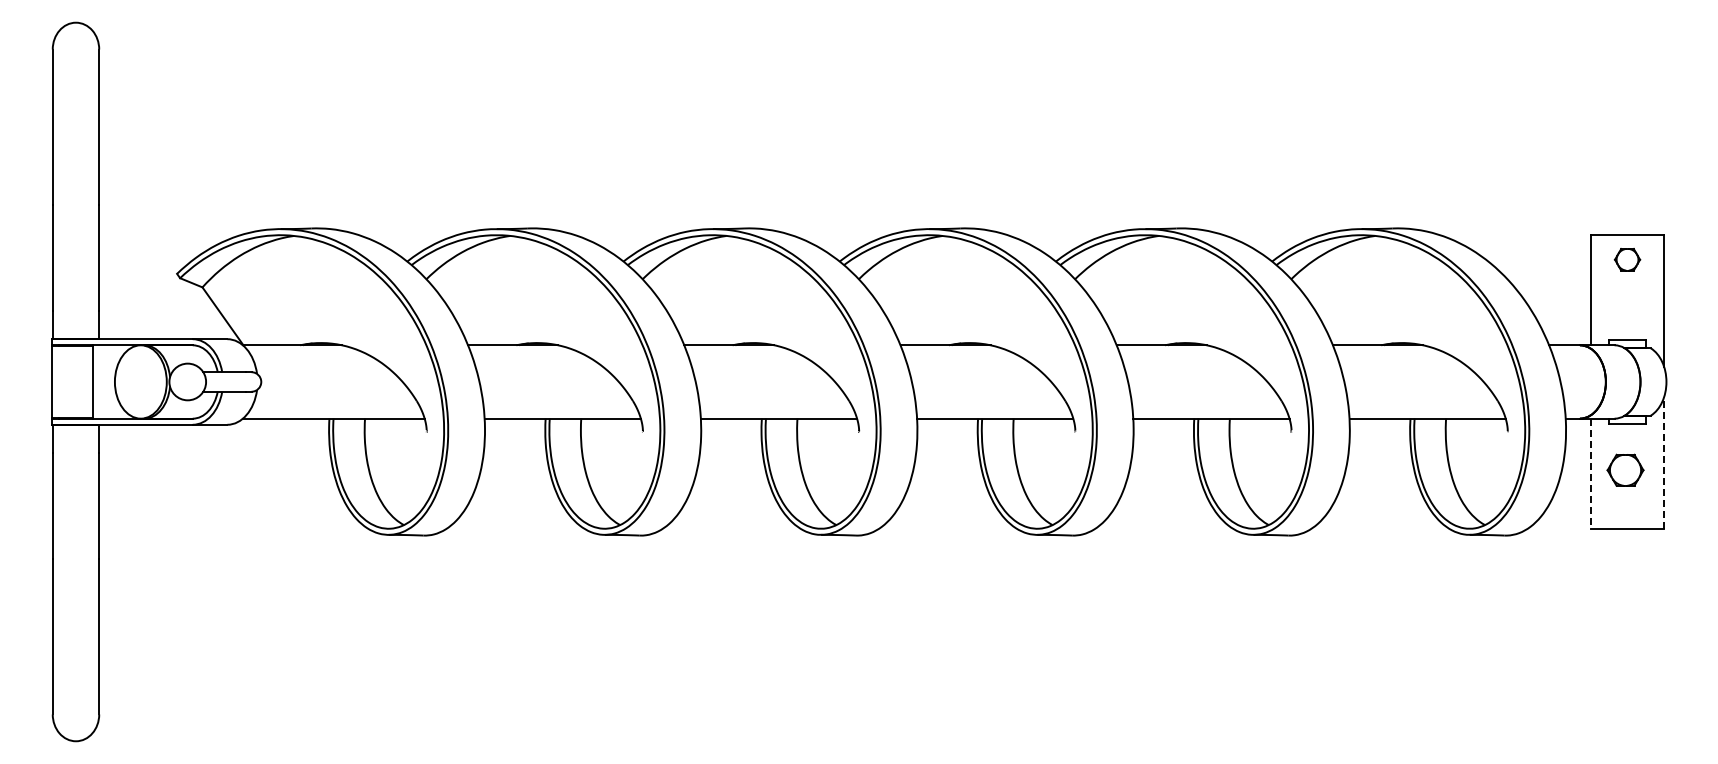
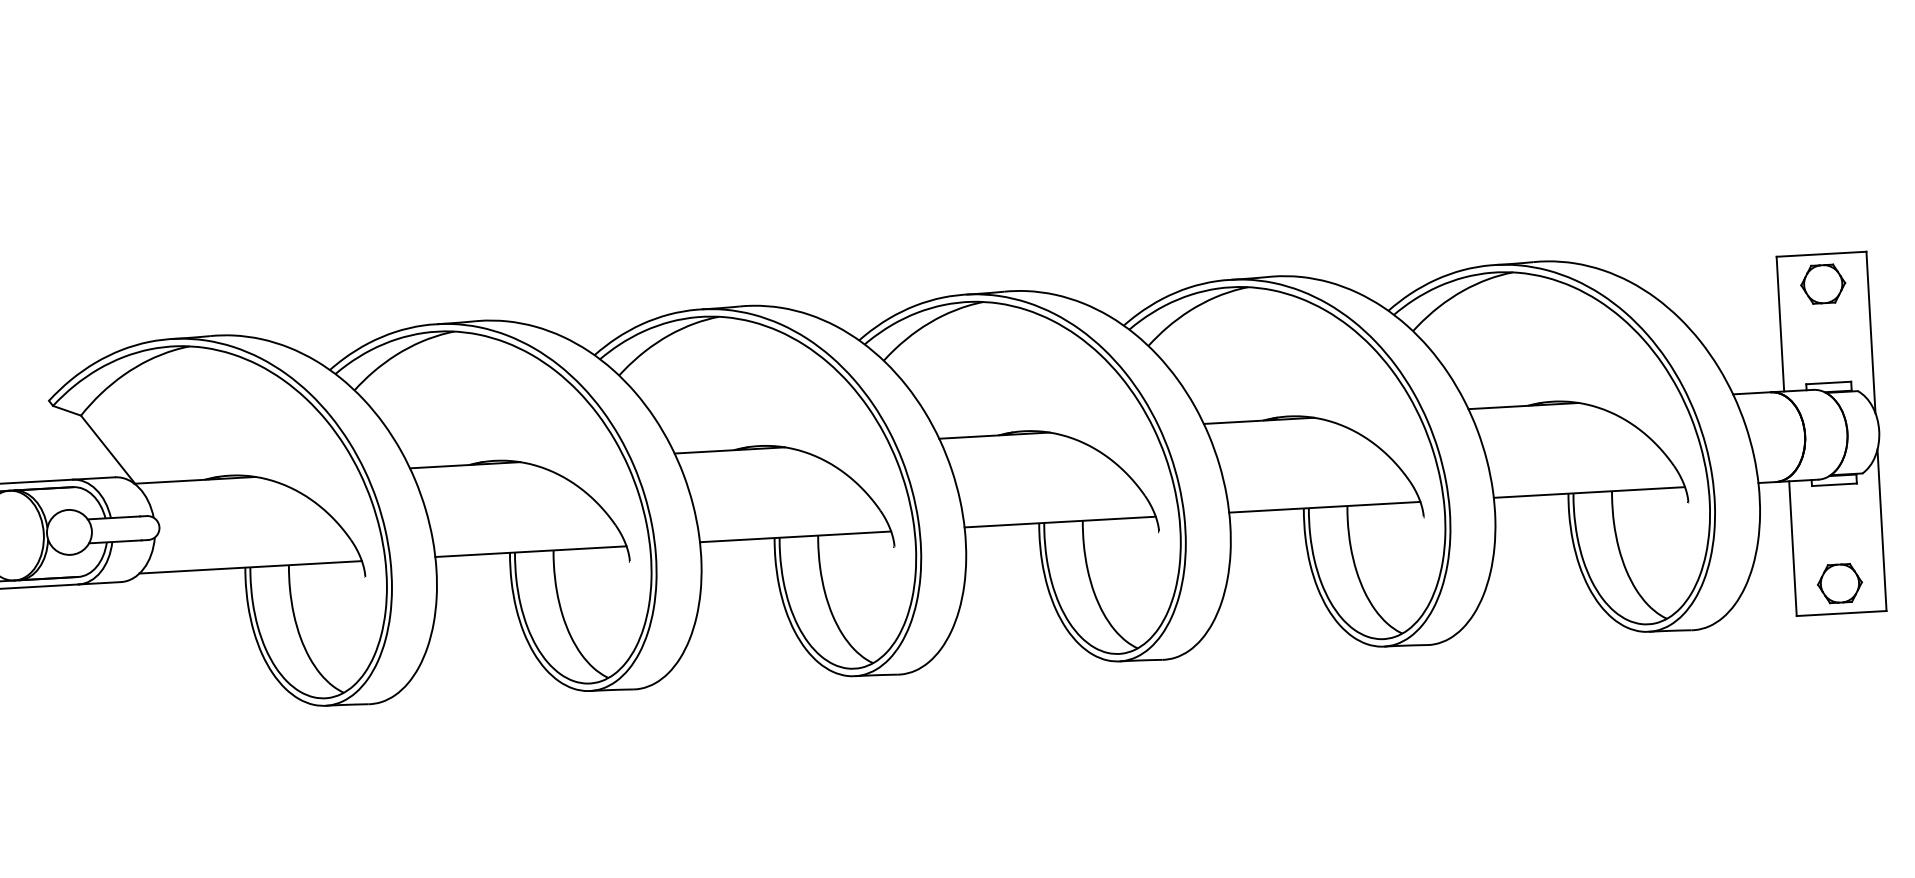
part: (1627, 259) -> (1823, 283), size x1.43
line: (1664, 462) -> (1882, 529), dashed -> solid
part: (1625, 469) -> (1839, 582), moved
line: (1590, 474) -> (1792, 549), dashed -> solid

